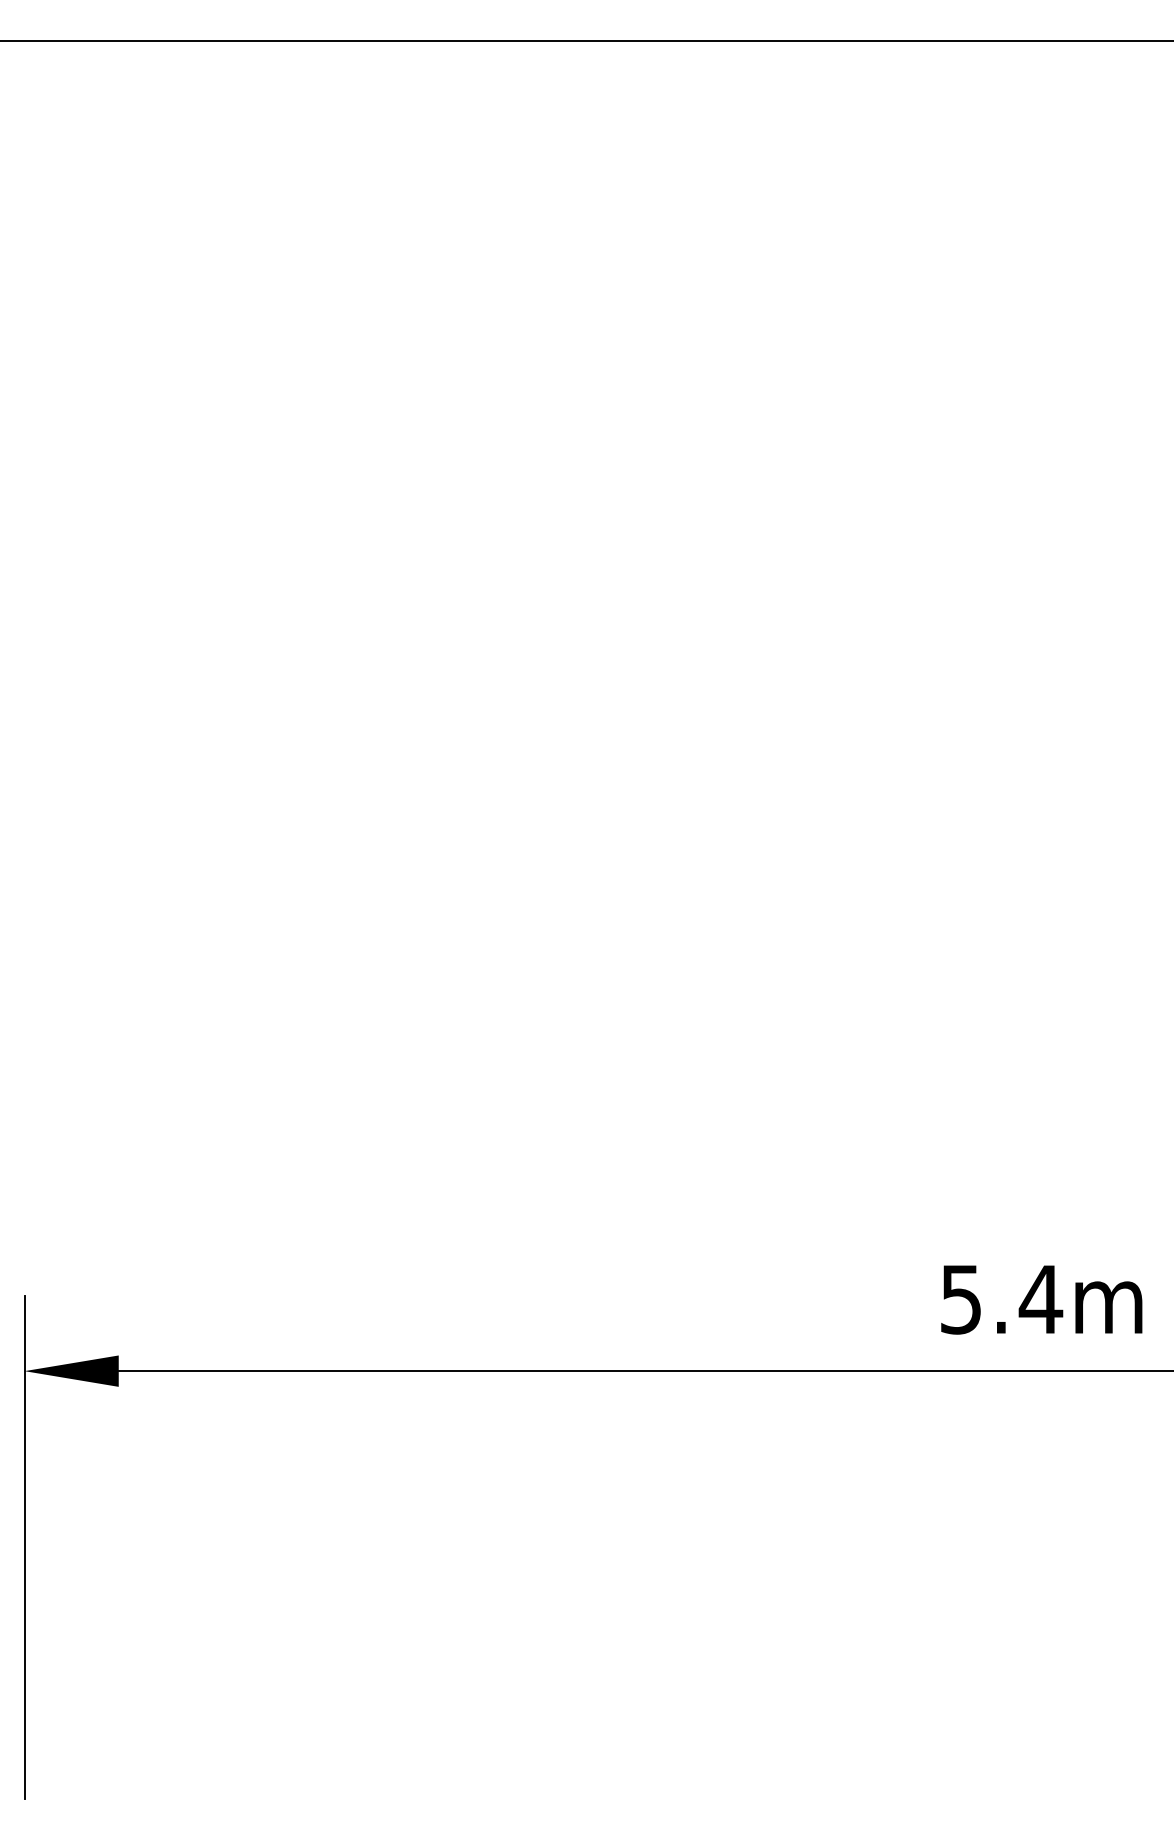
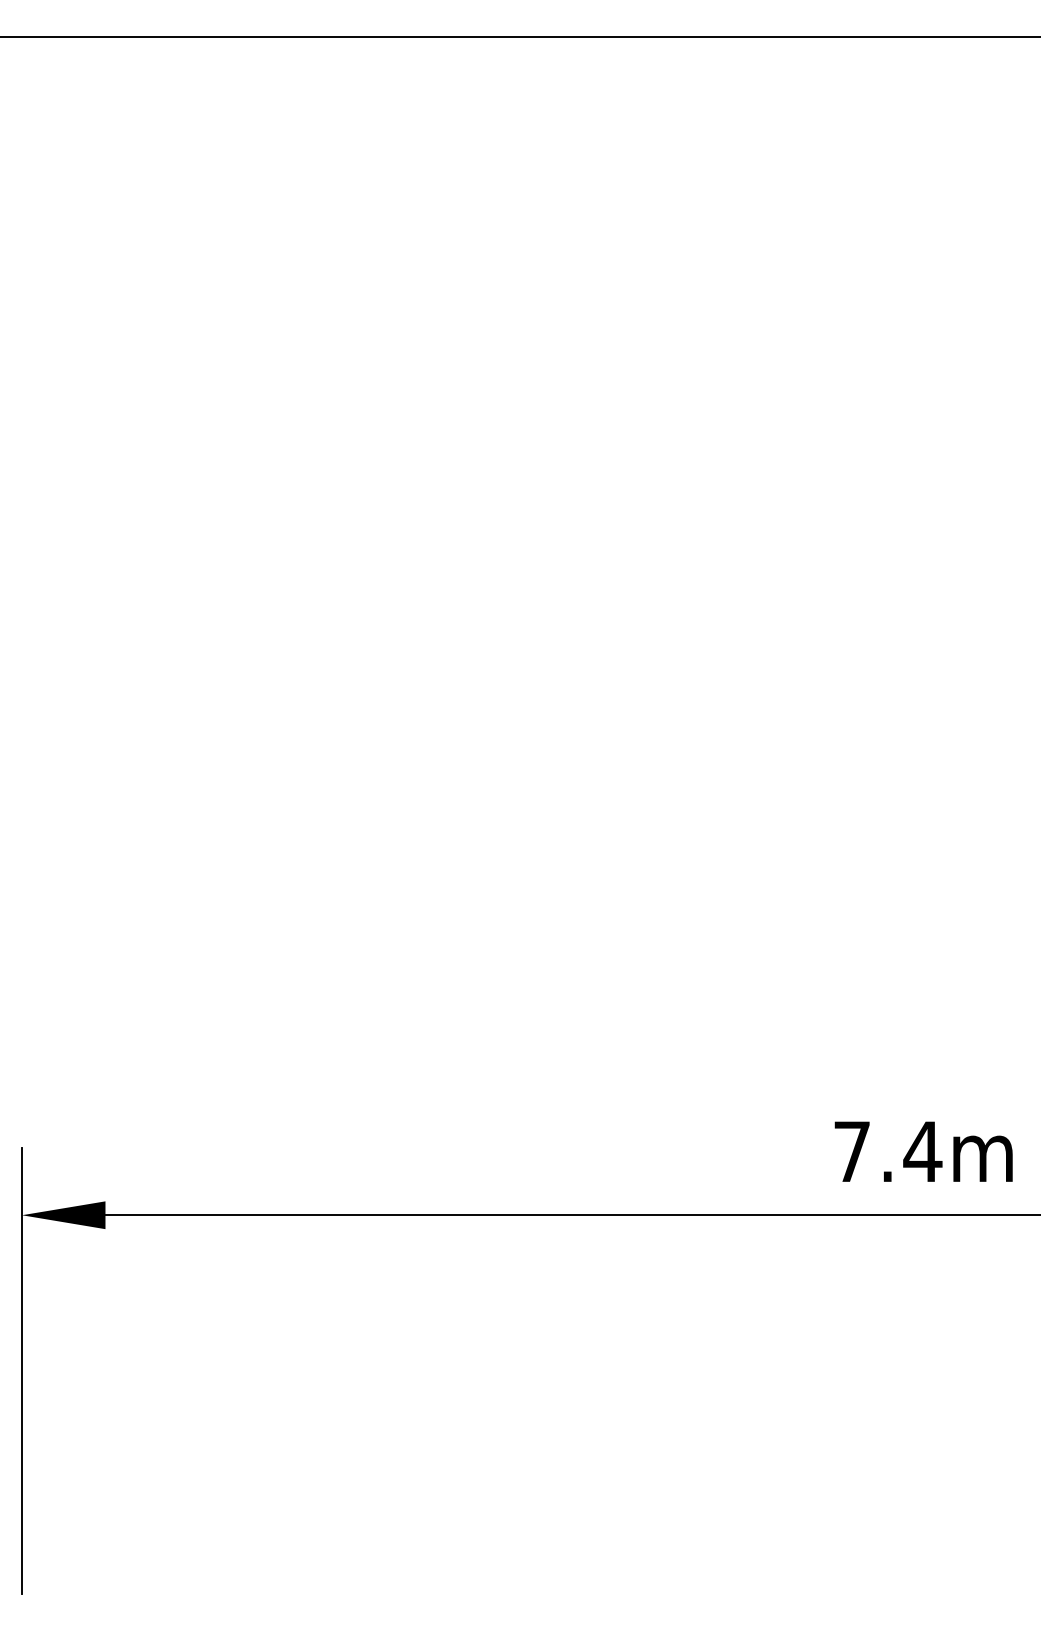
text: (960, 1299) -> (851, 1151), 5.4m -> 7.4m

